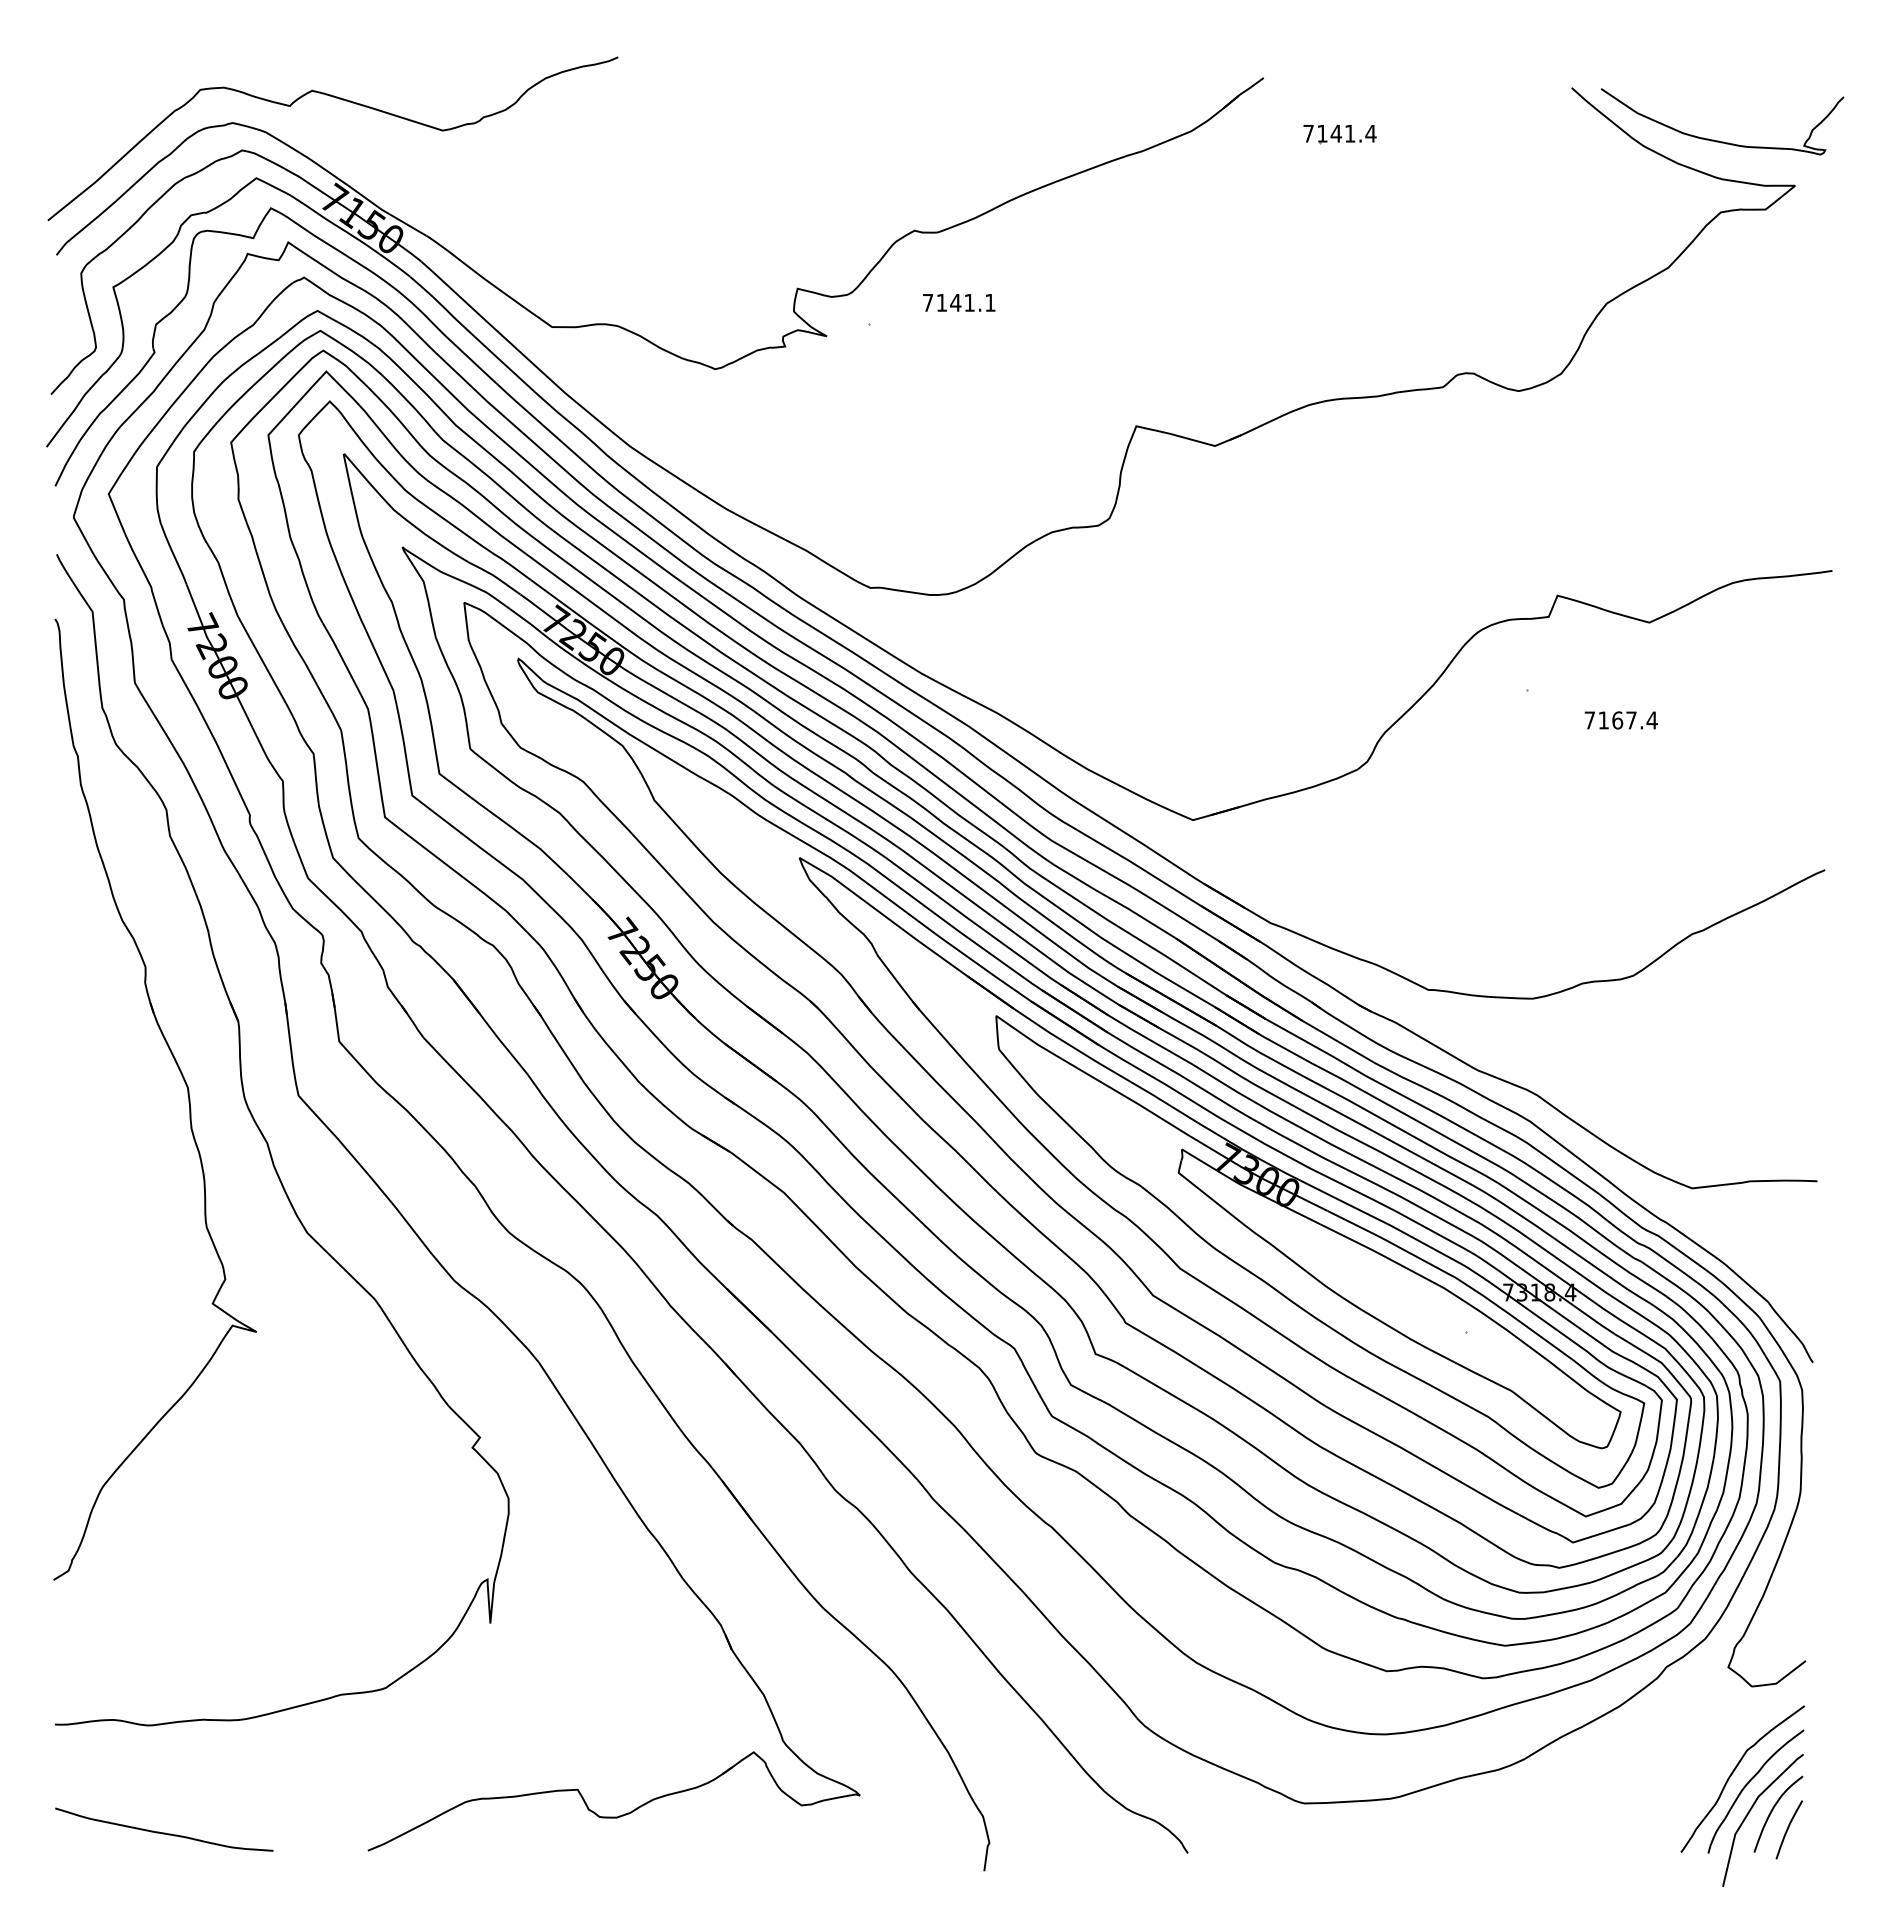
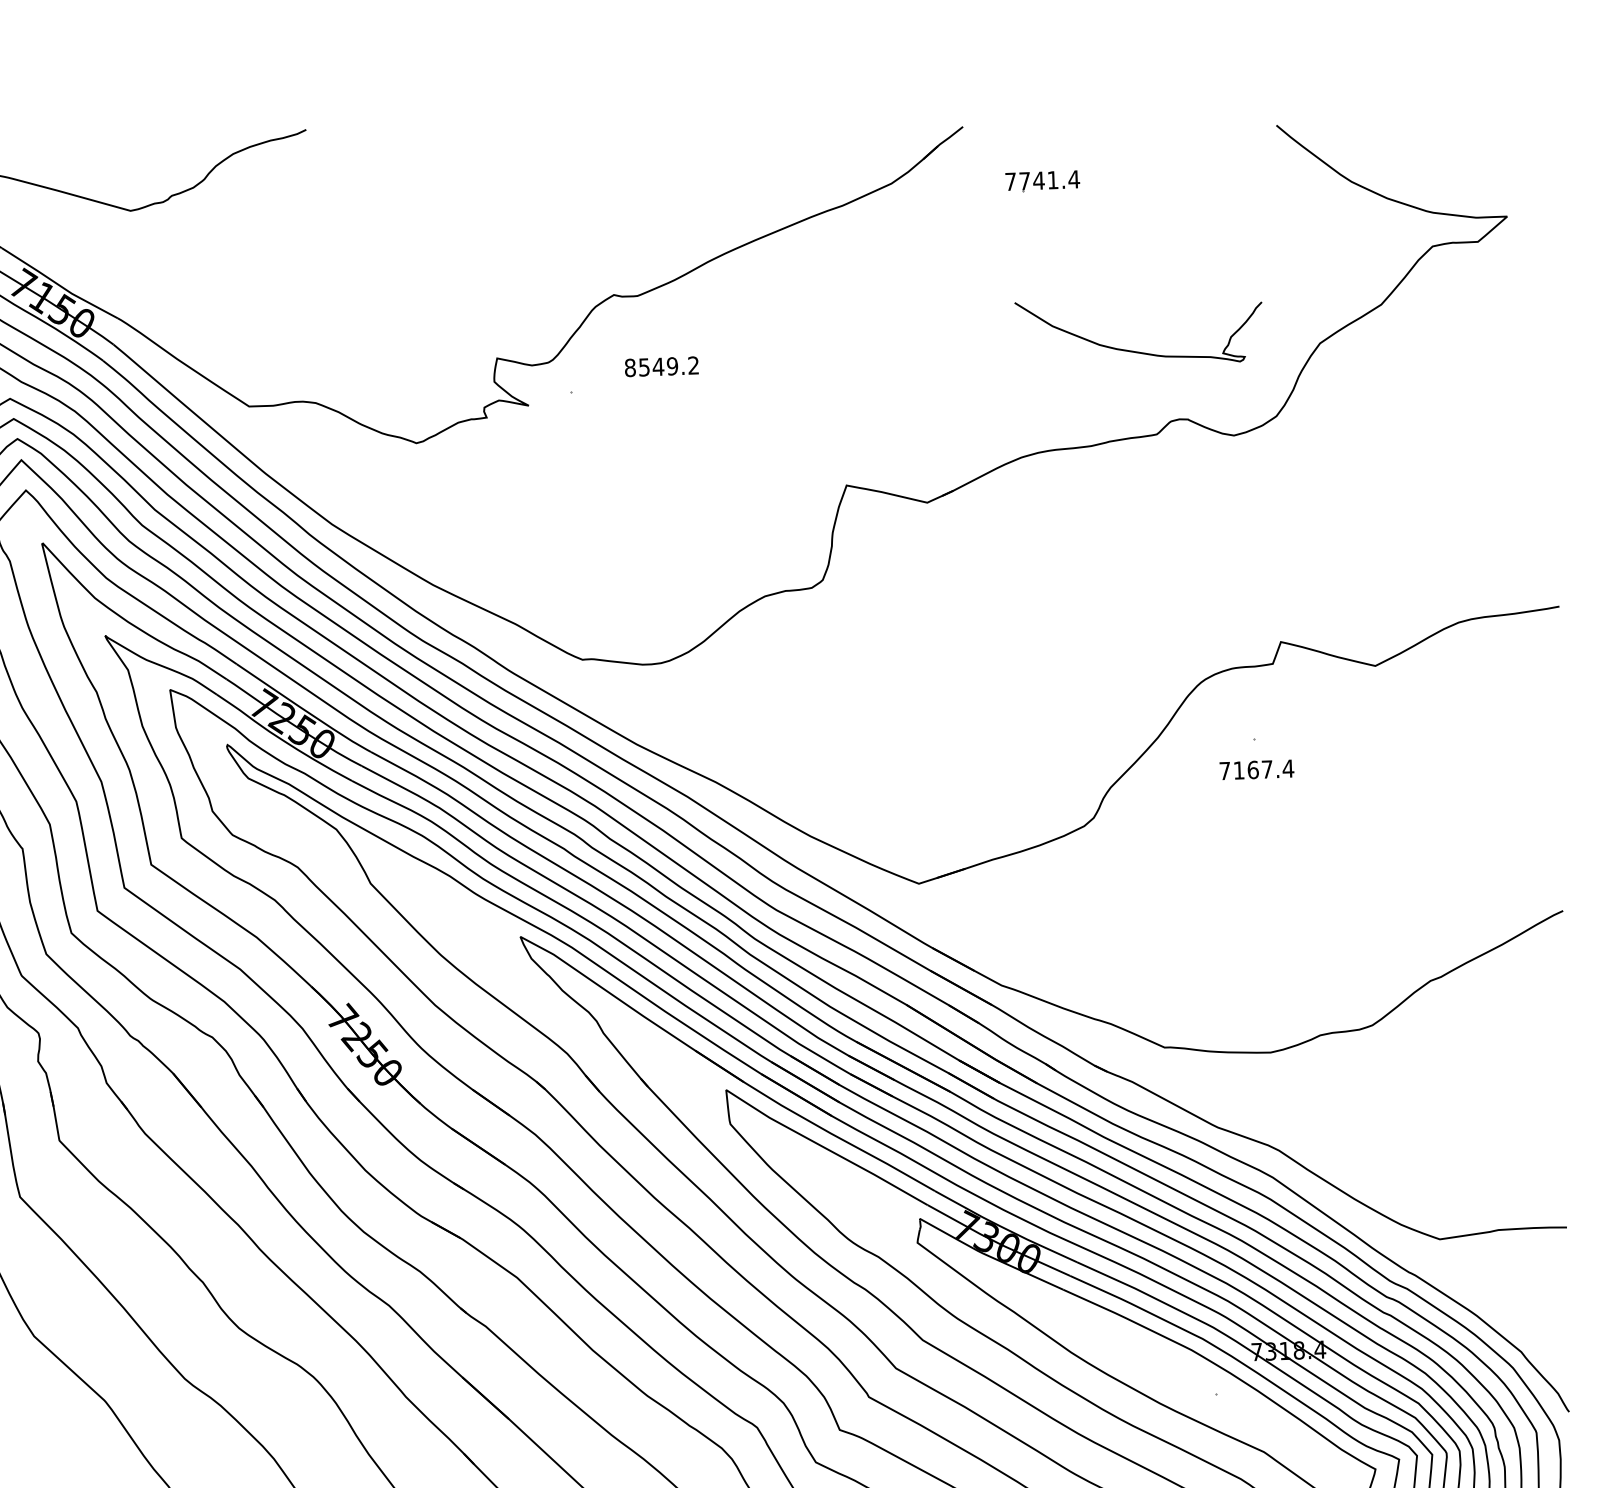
text: (1322, 133) -> (1024, 181), 7141.4 -> 7741.4
curve: (1718, 140) -> (1135, 351), moved
text: (958, 302) -> (661, 366), 7141.1 -> 8549.2
text: (1620, 720) -> (1256, 769), moved

